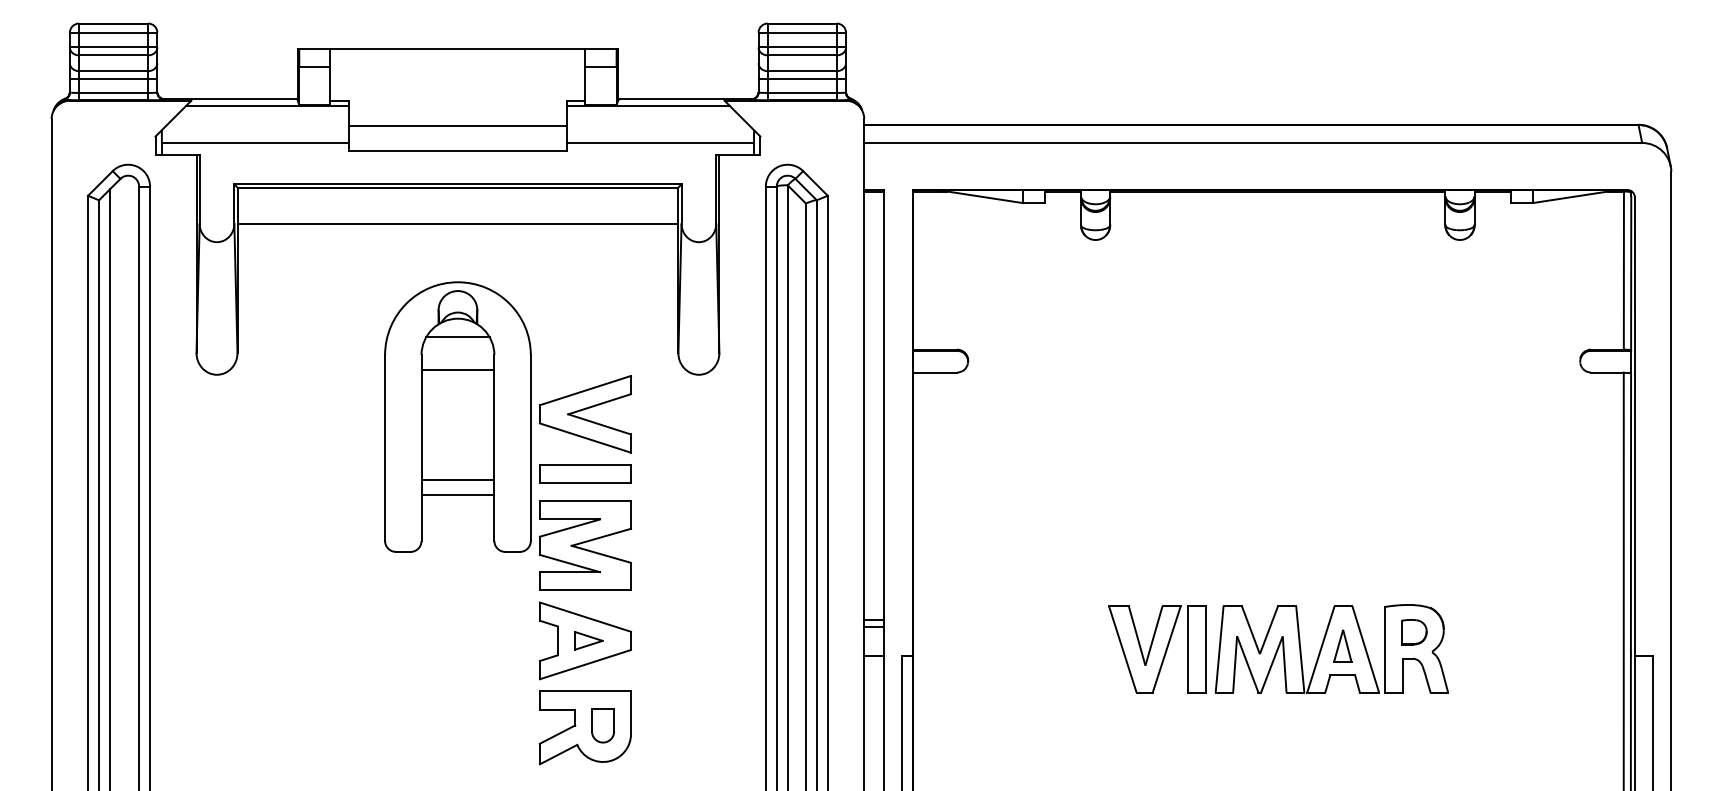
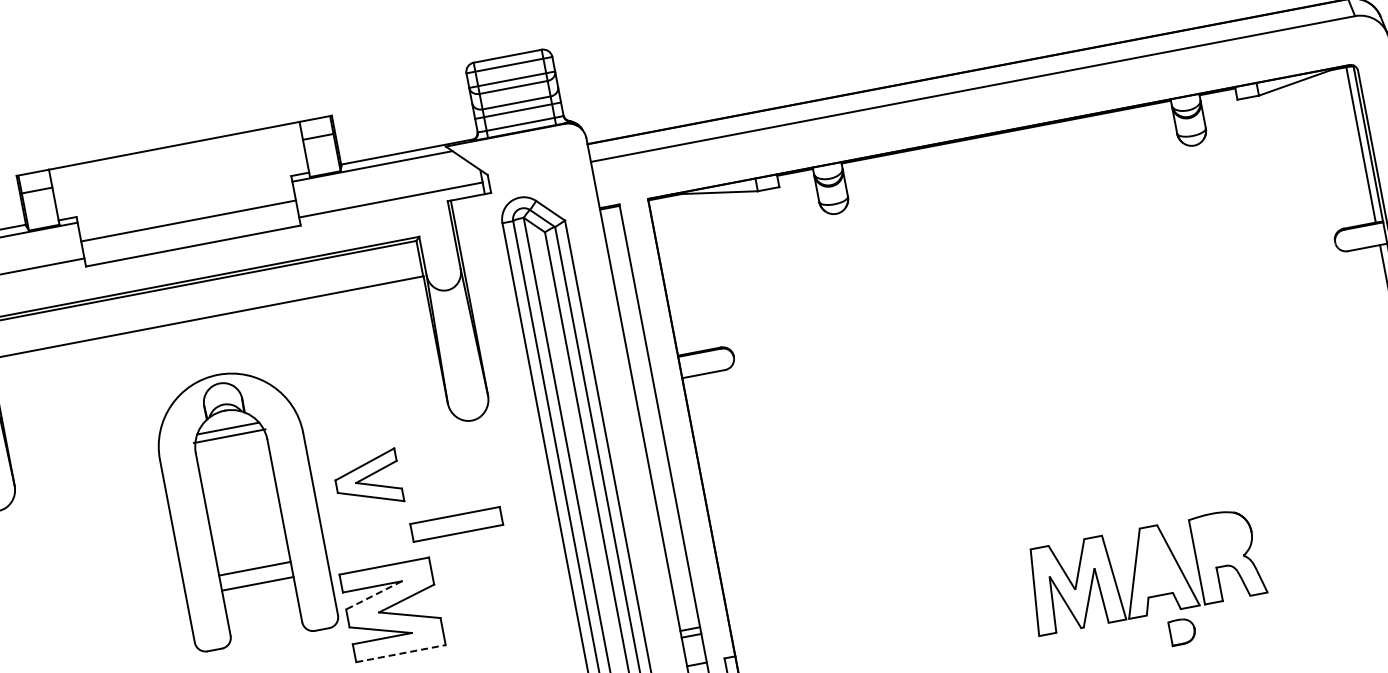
line: (457, 369) -> (229, 436), moved
part: (585, 414) -> (368, 480), size x0.7
part: (585, 473) -> (456, 524), moved
line: (569, 528) -> (373, 595), solid -> dashed
line: (585, 590) -> (401, 653), solid -> dashed
part: (1414, 632) -> (1182, 631), moved
part: (1342, 645) -> (1154, 565), removed
part: (1157, 649) -> (973, 604), removed

